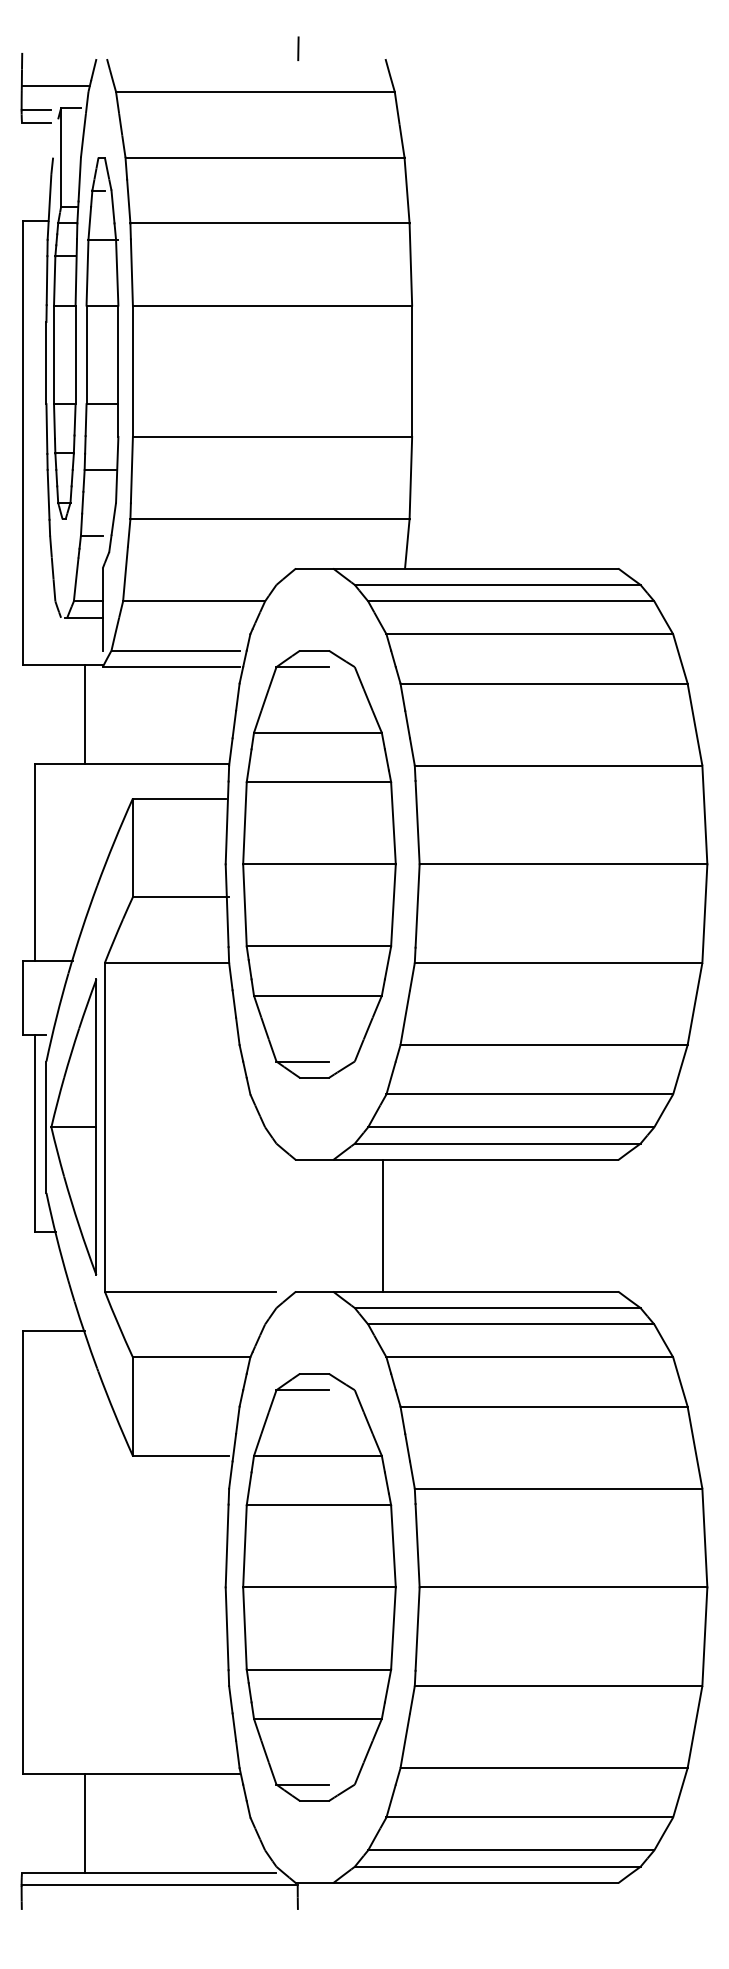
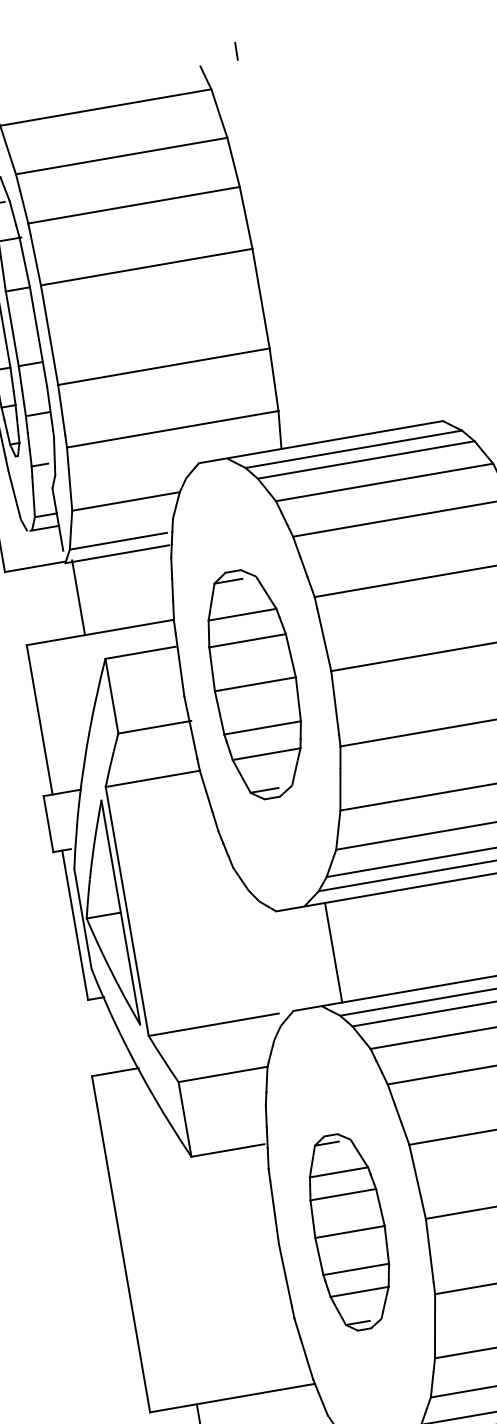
line: (298, 48) -> (236, 51), moved
line: (84, 714) -> (78, 597), moved
part: (319, 864) -> (255, 684), size x0.7
line: (383, 1225) -> (333, 952), moved
part: (319, 1587) -> (350, 1232), size x0.6

